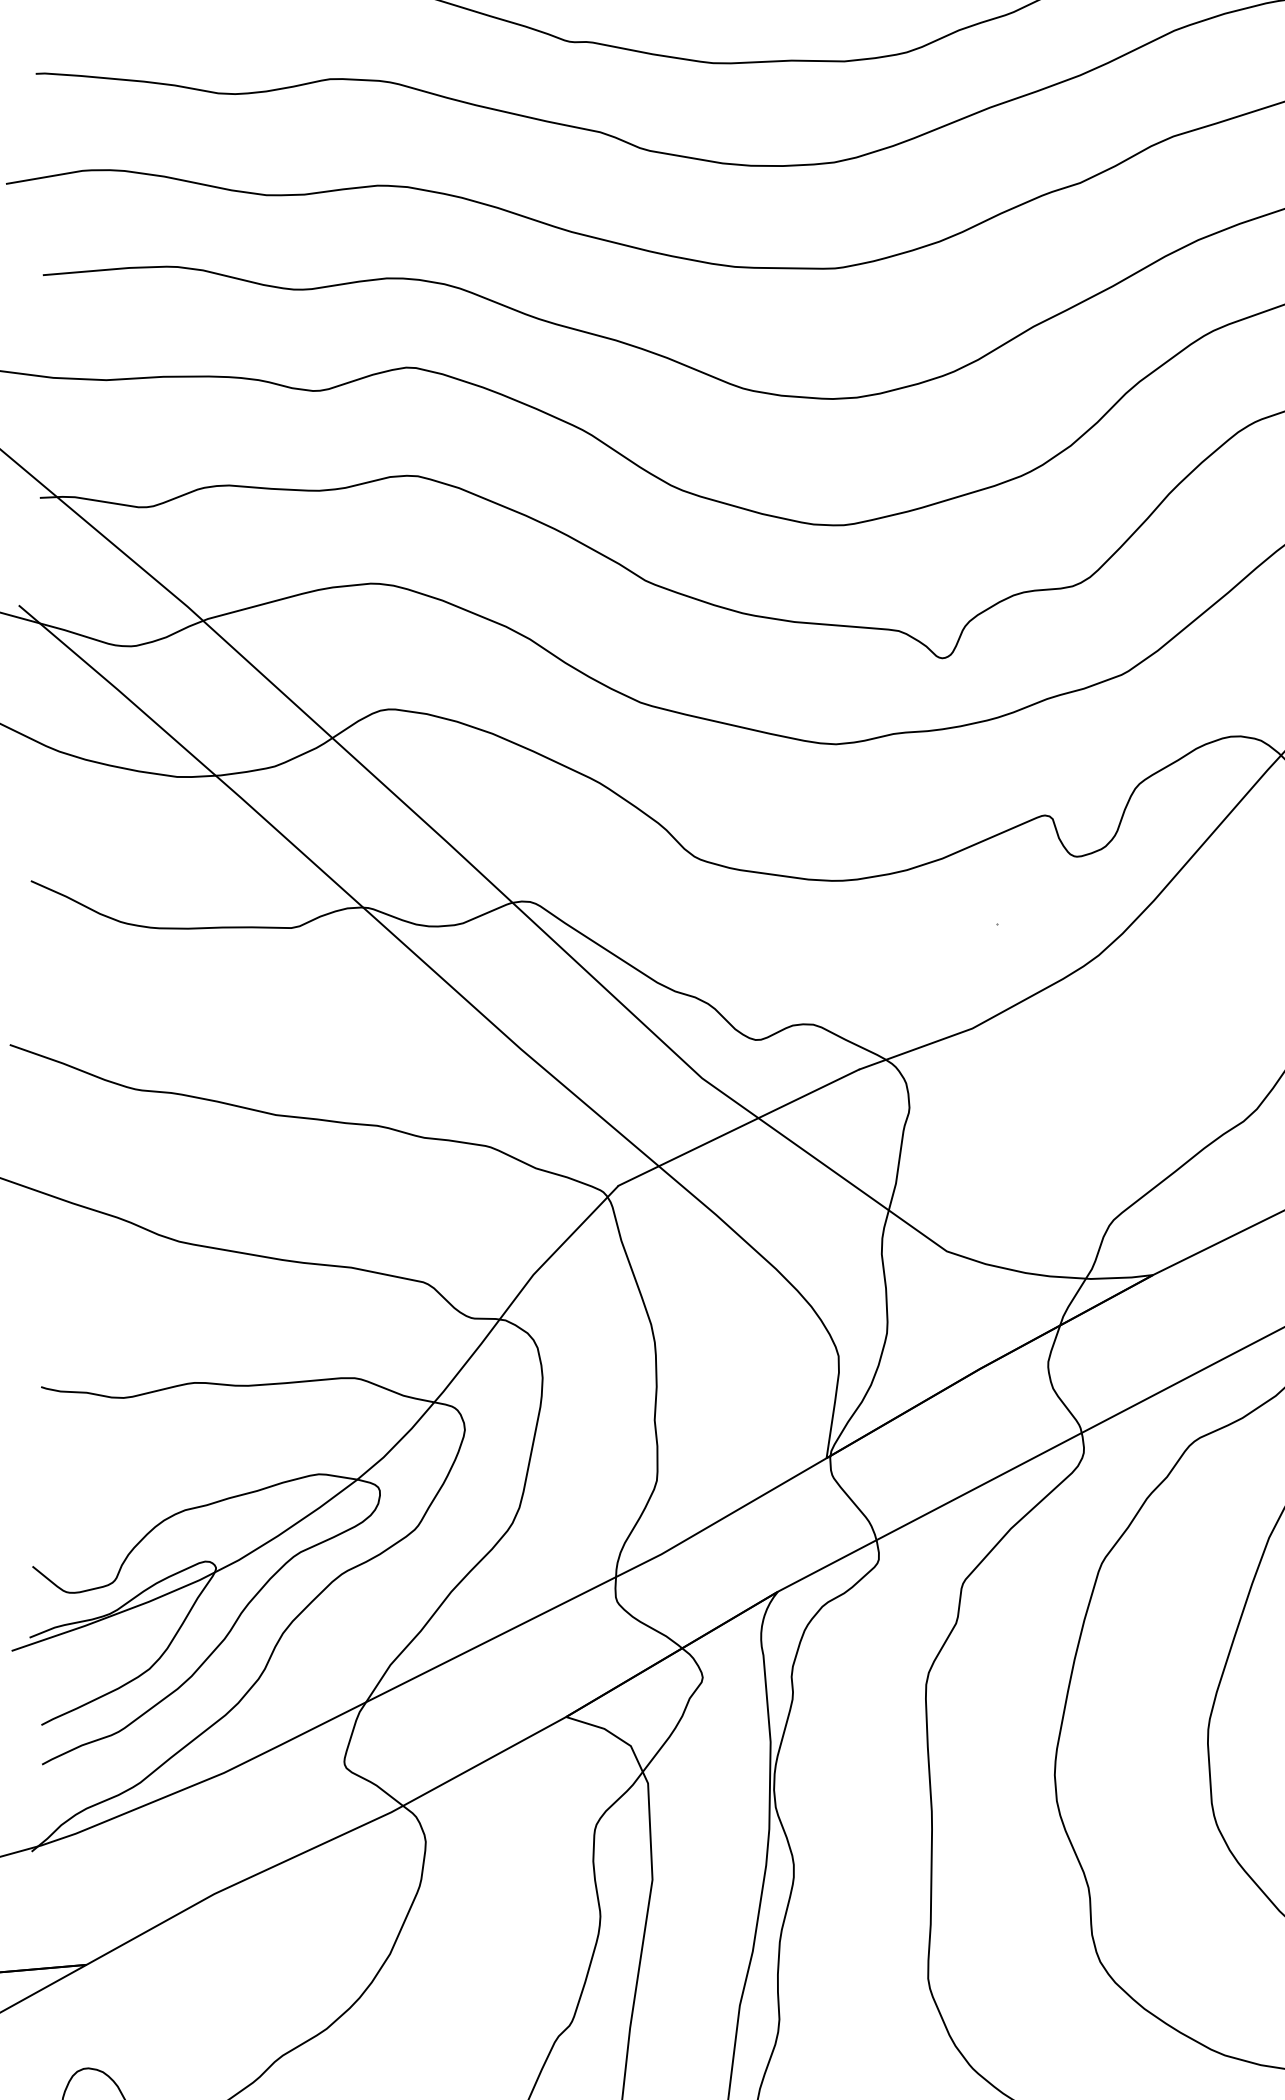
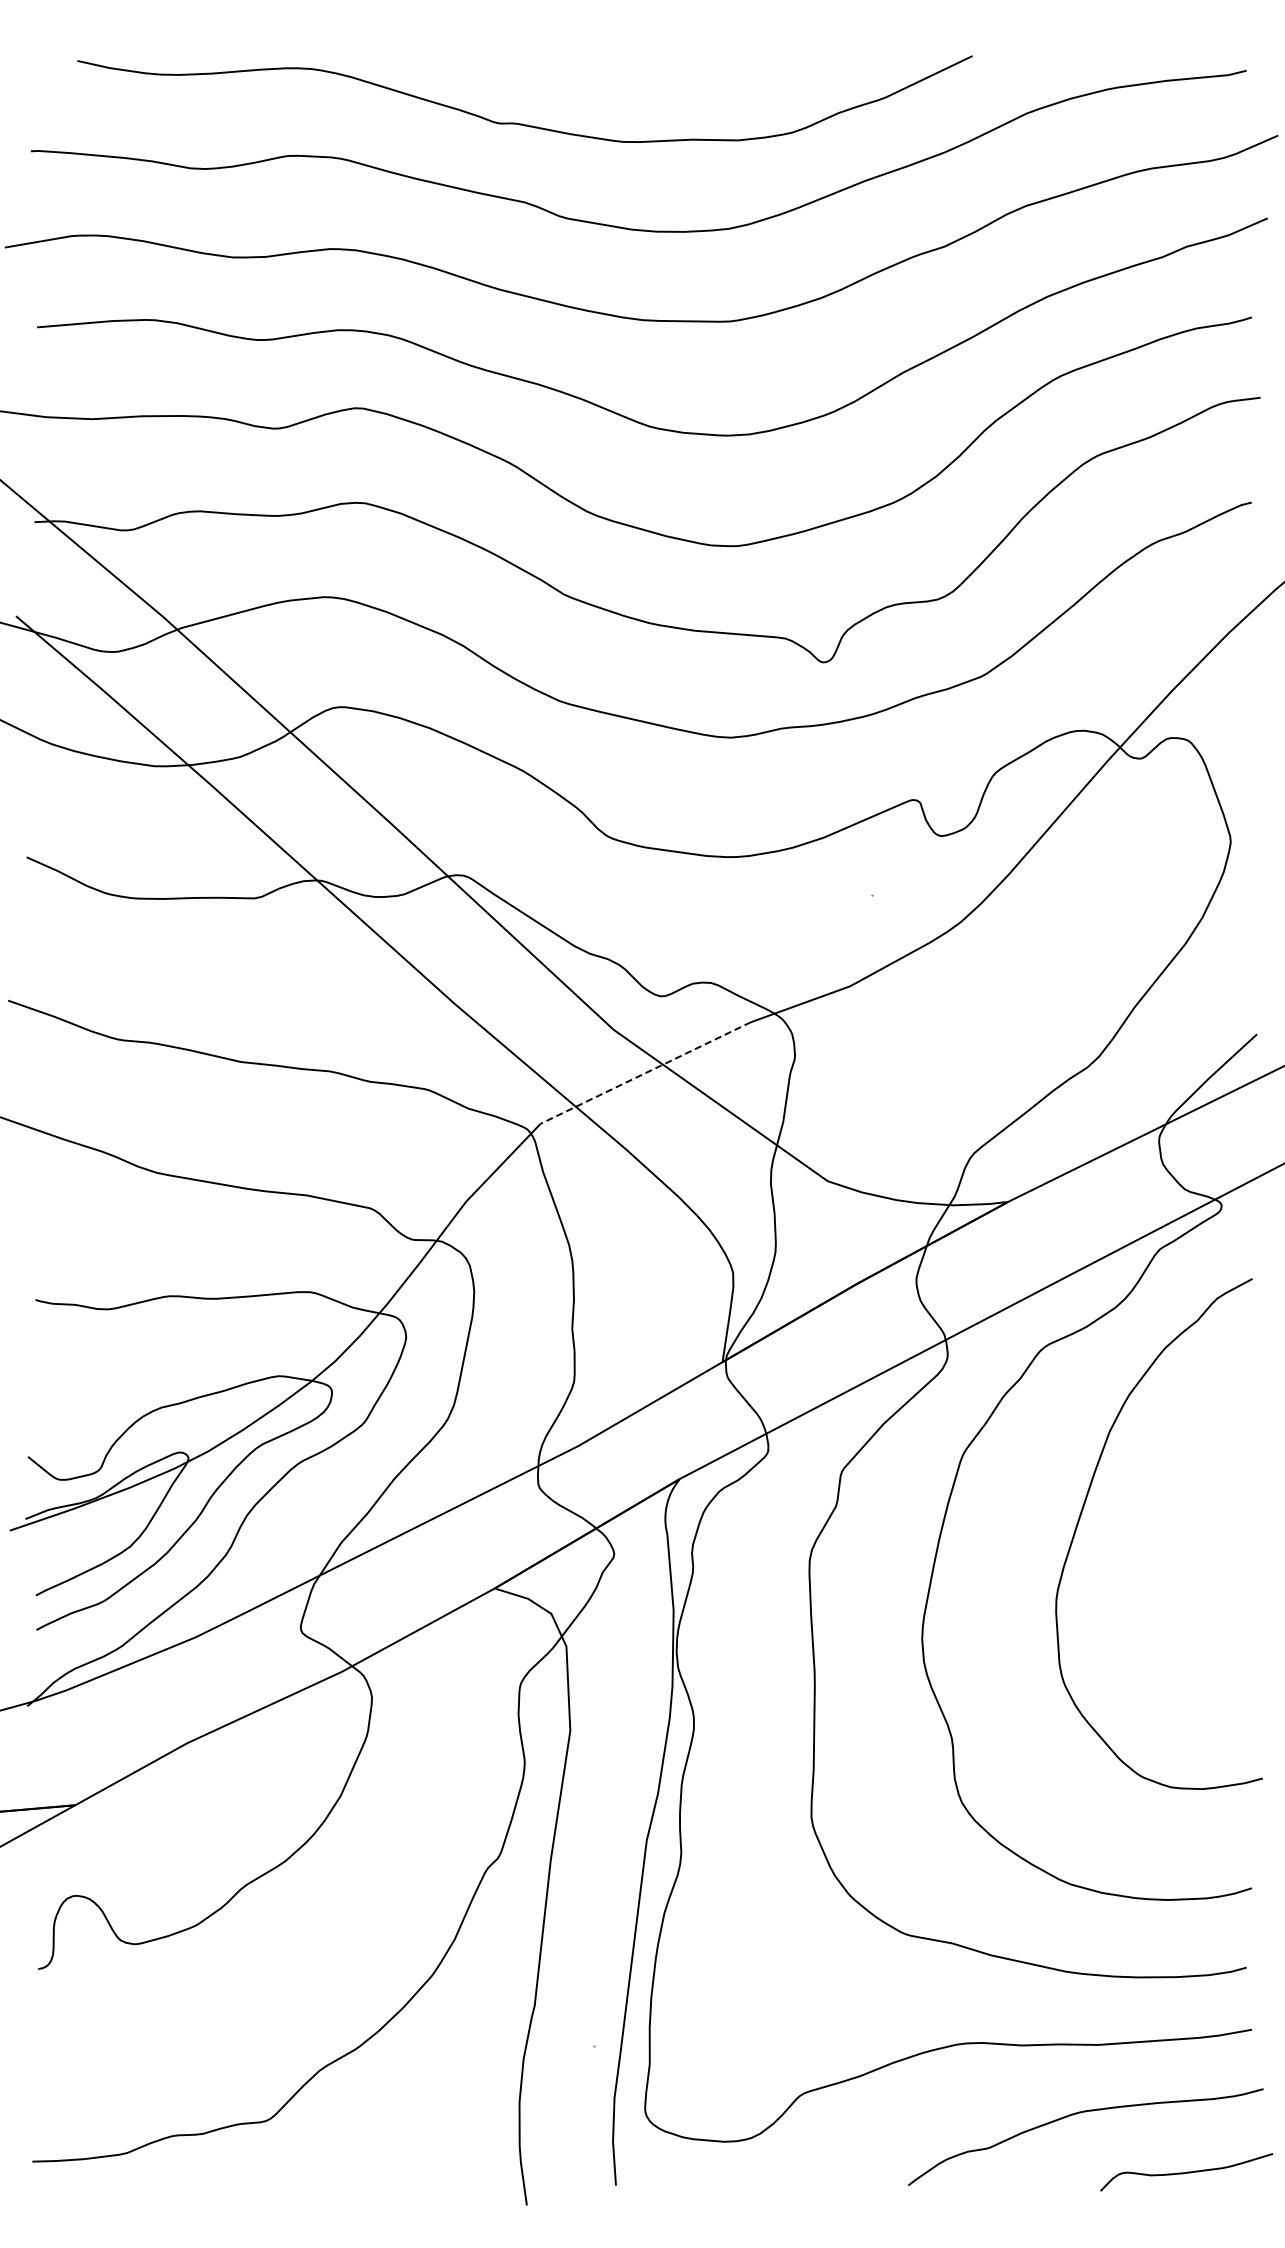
line: (738, 1128) -> (645, 1073), solid -> dashed

